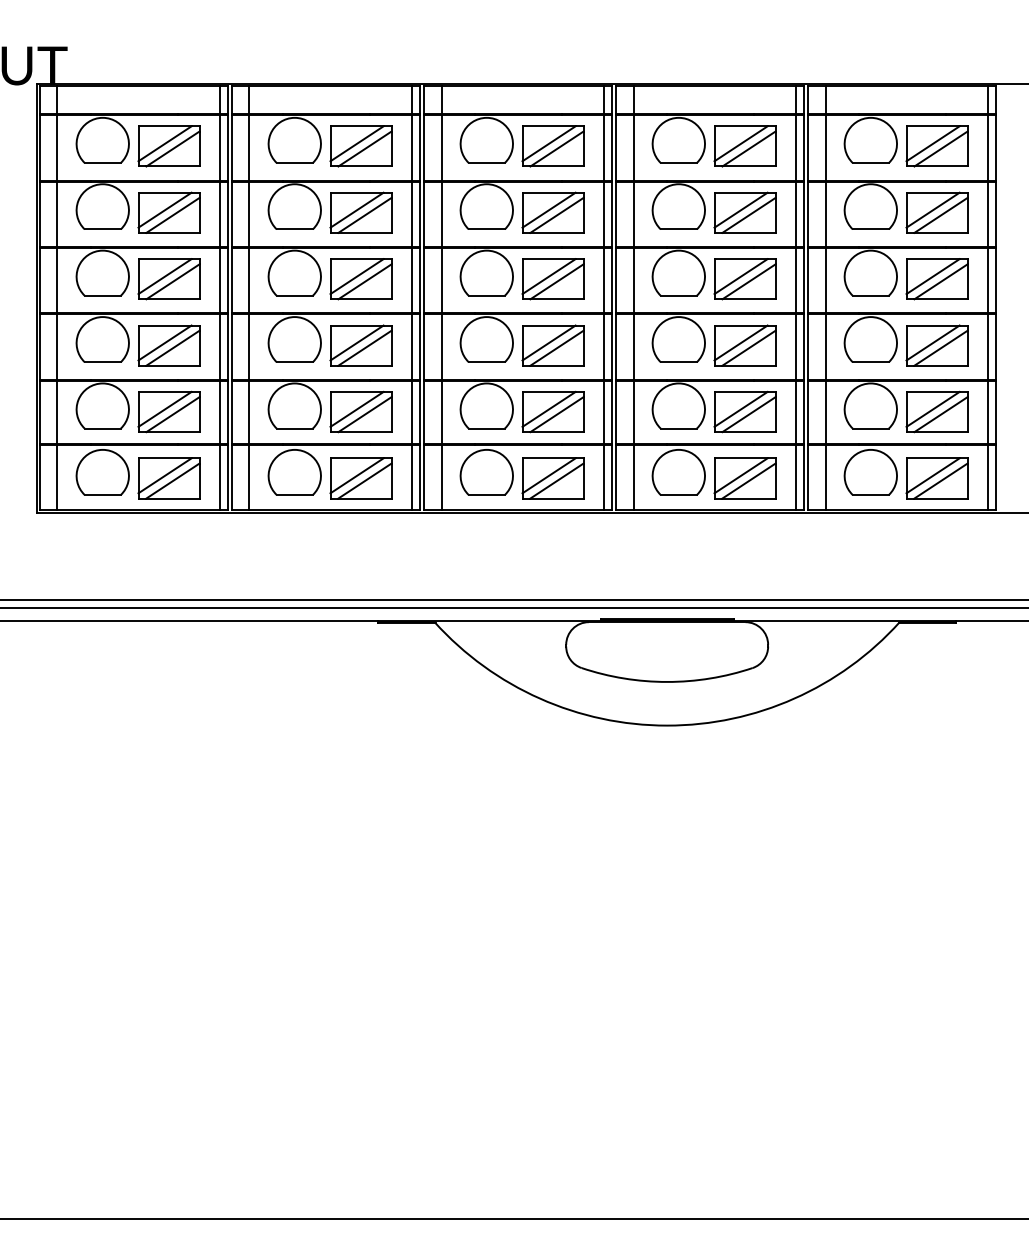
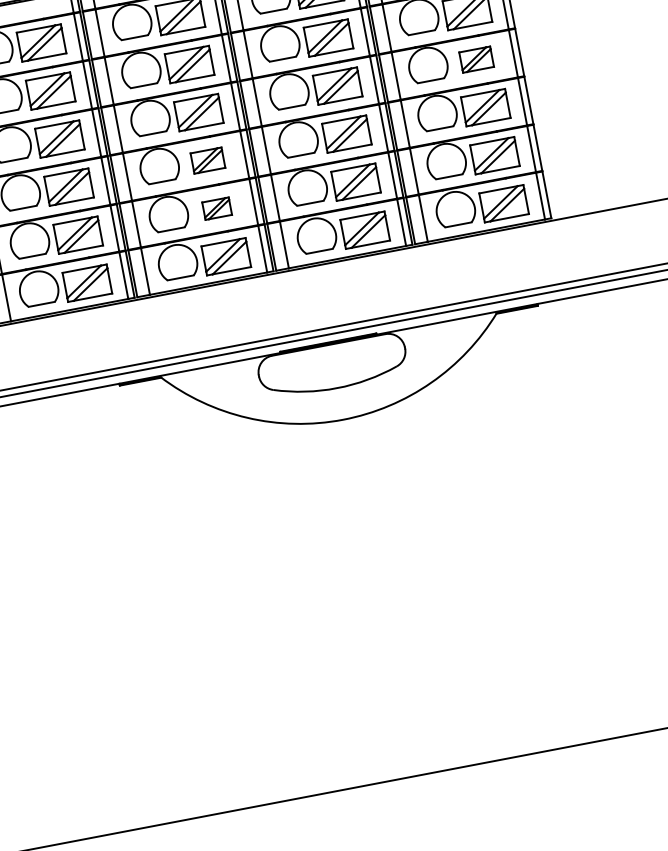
part: (936, 279) -> (476, 59), size x0.7
part: (552, 345) -> (207, 160), size x0.7
part: (552, 411) -> (216, 208), size x0.6

